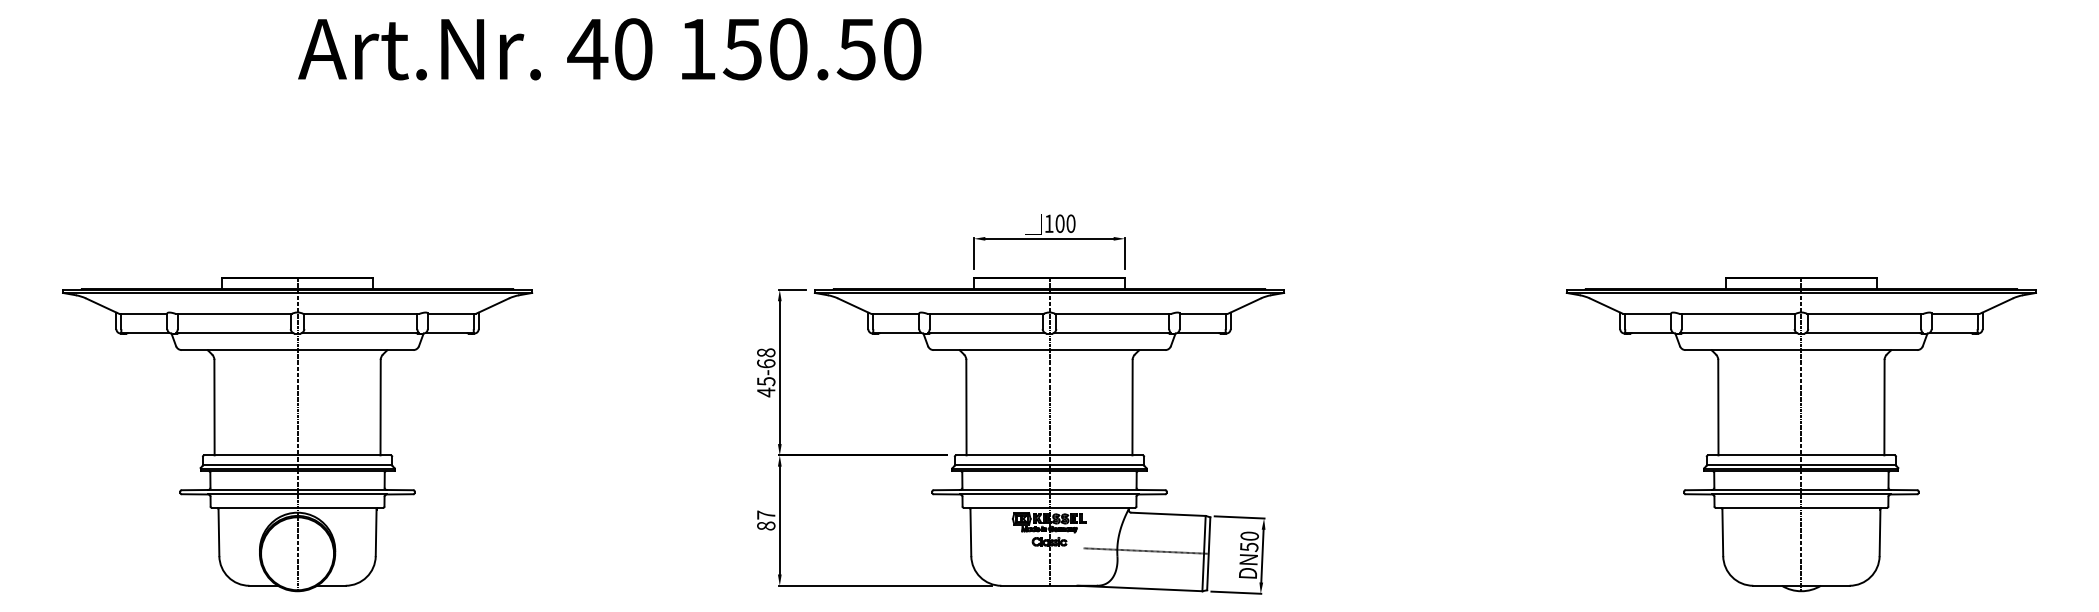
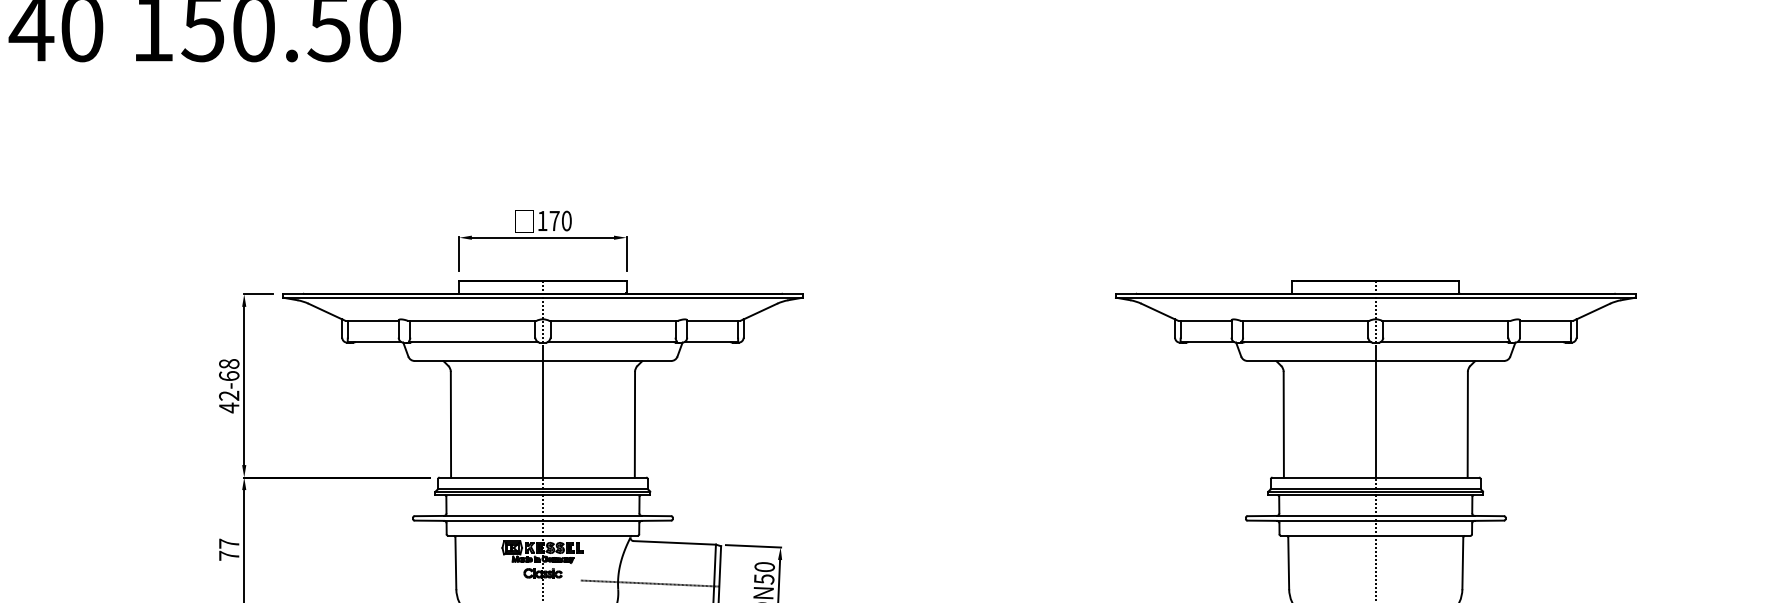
text: (1059, 223) -> (554, 220), 100 -> 170
text: (766, 381) -> (229, 395), 45-68 -> 42-68
text: (766, 525) -> (229, 555), 87 -> 77

